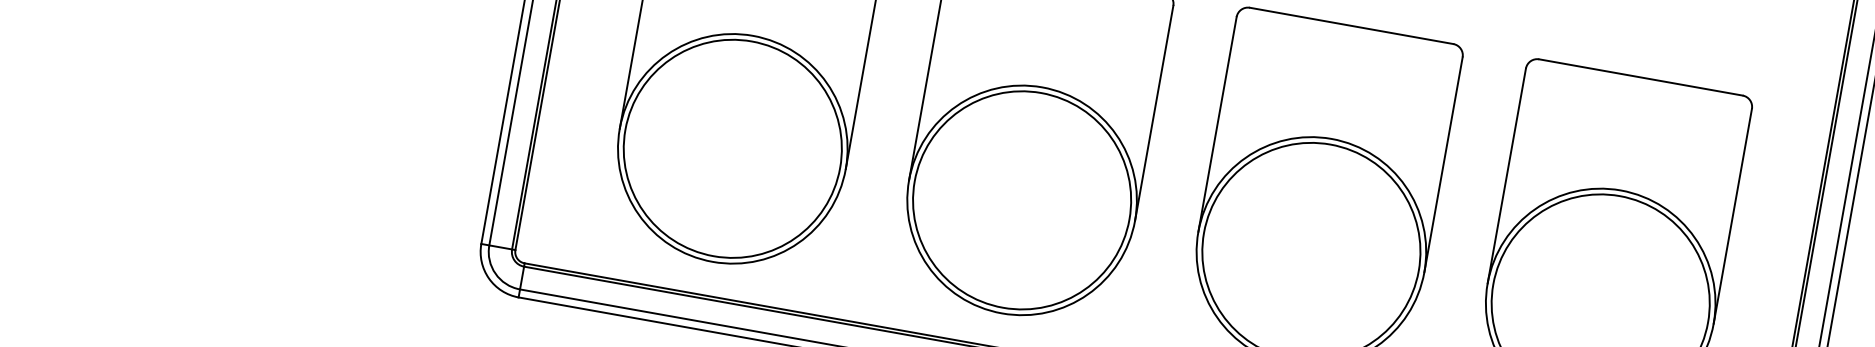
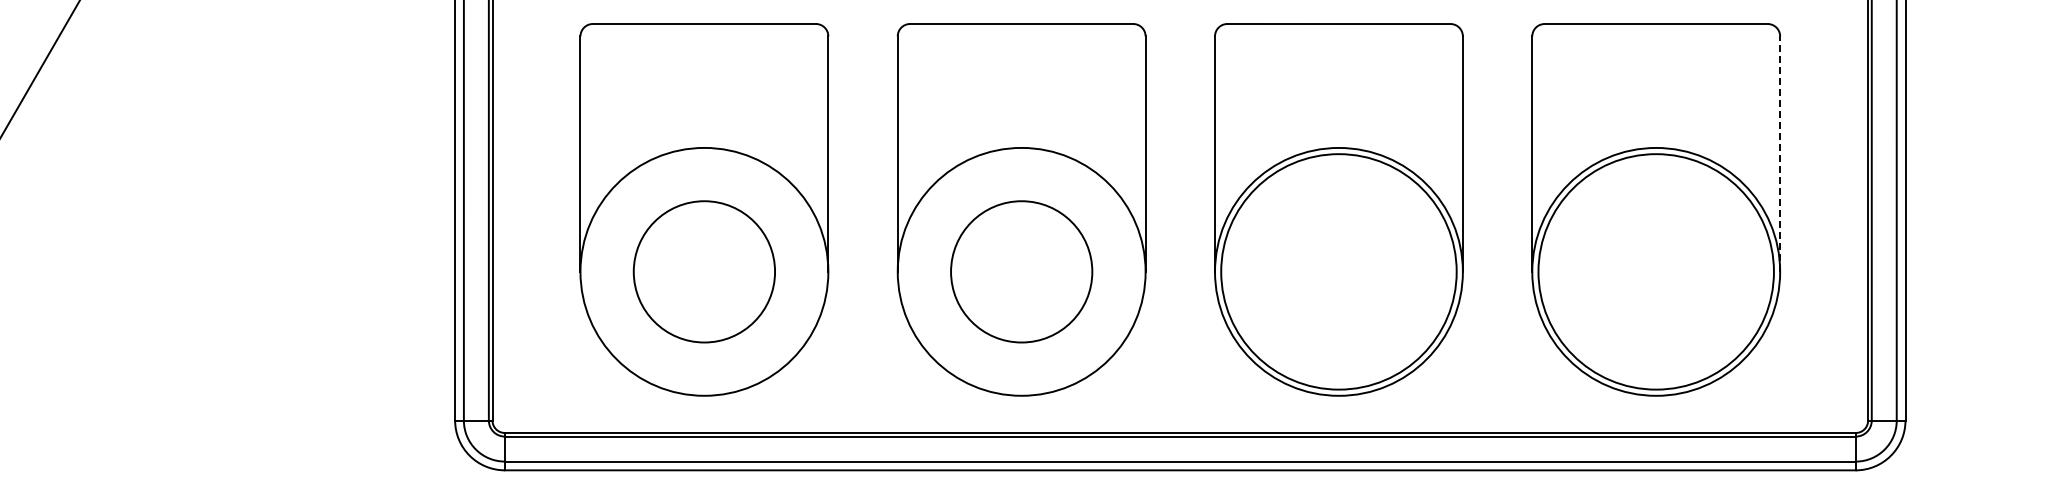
circle: (732, 148) -> (704, 271), size x0.6
circle: (1021, 200) -> (1021, 271), size x0.6
line: (1733, 216) -> (1780, 154), solid -> dashed

